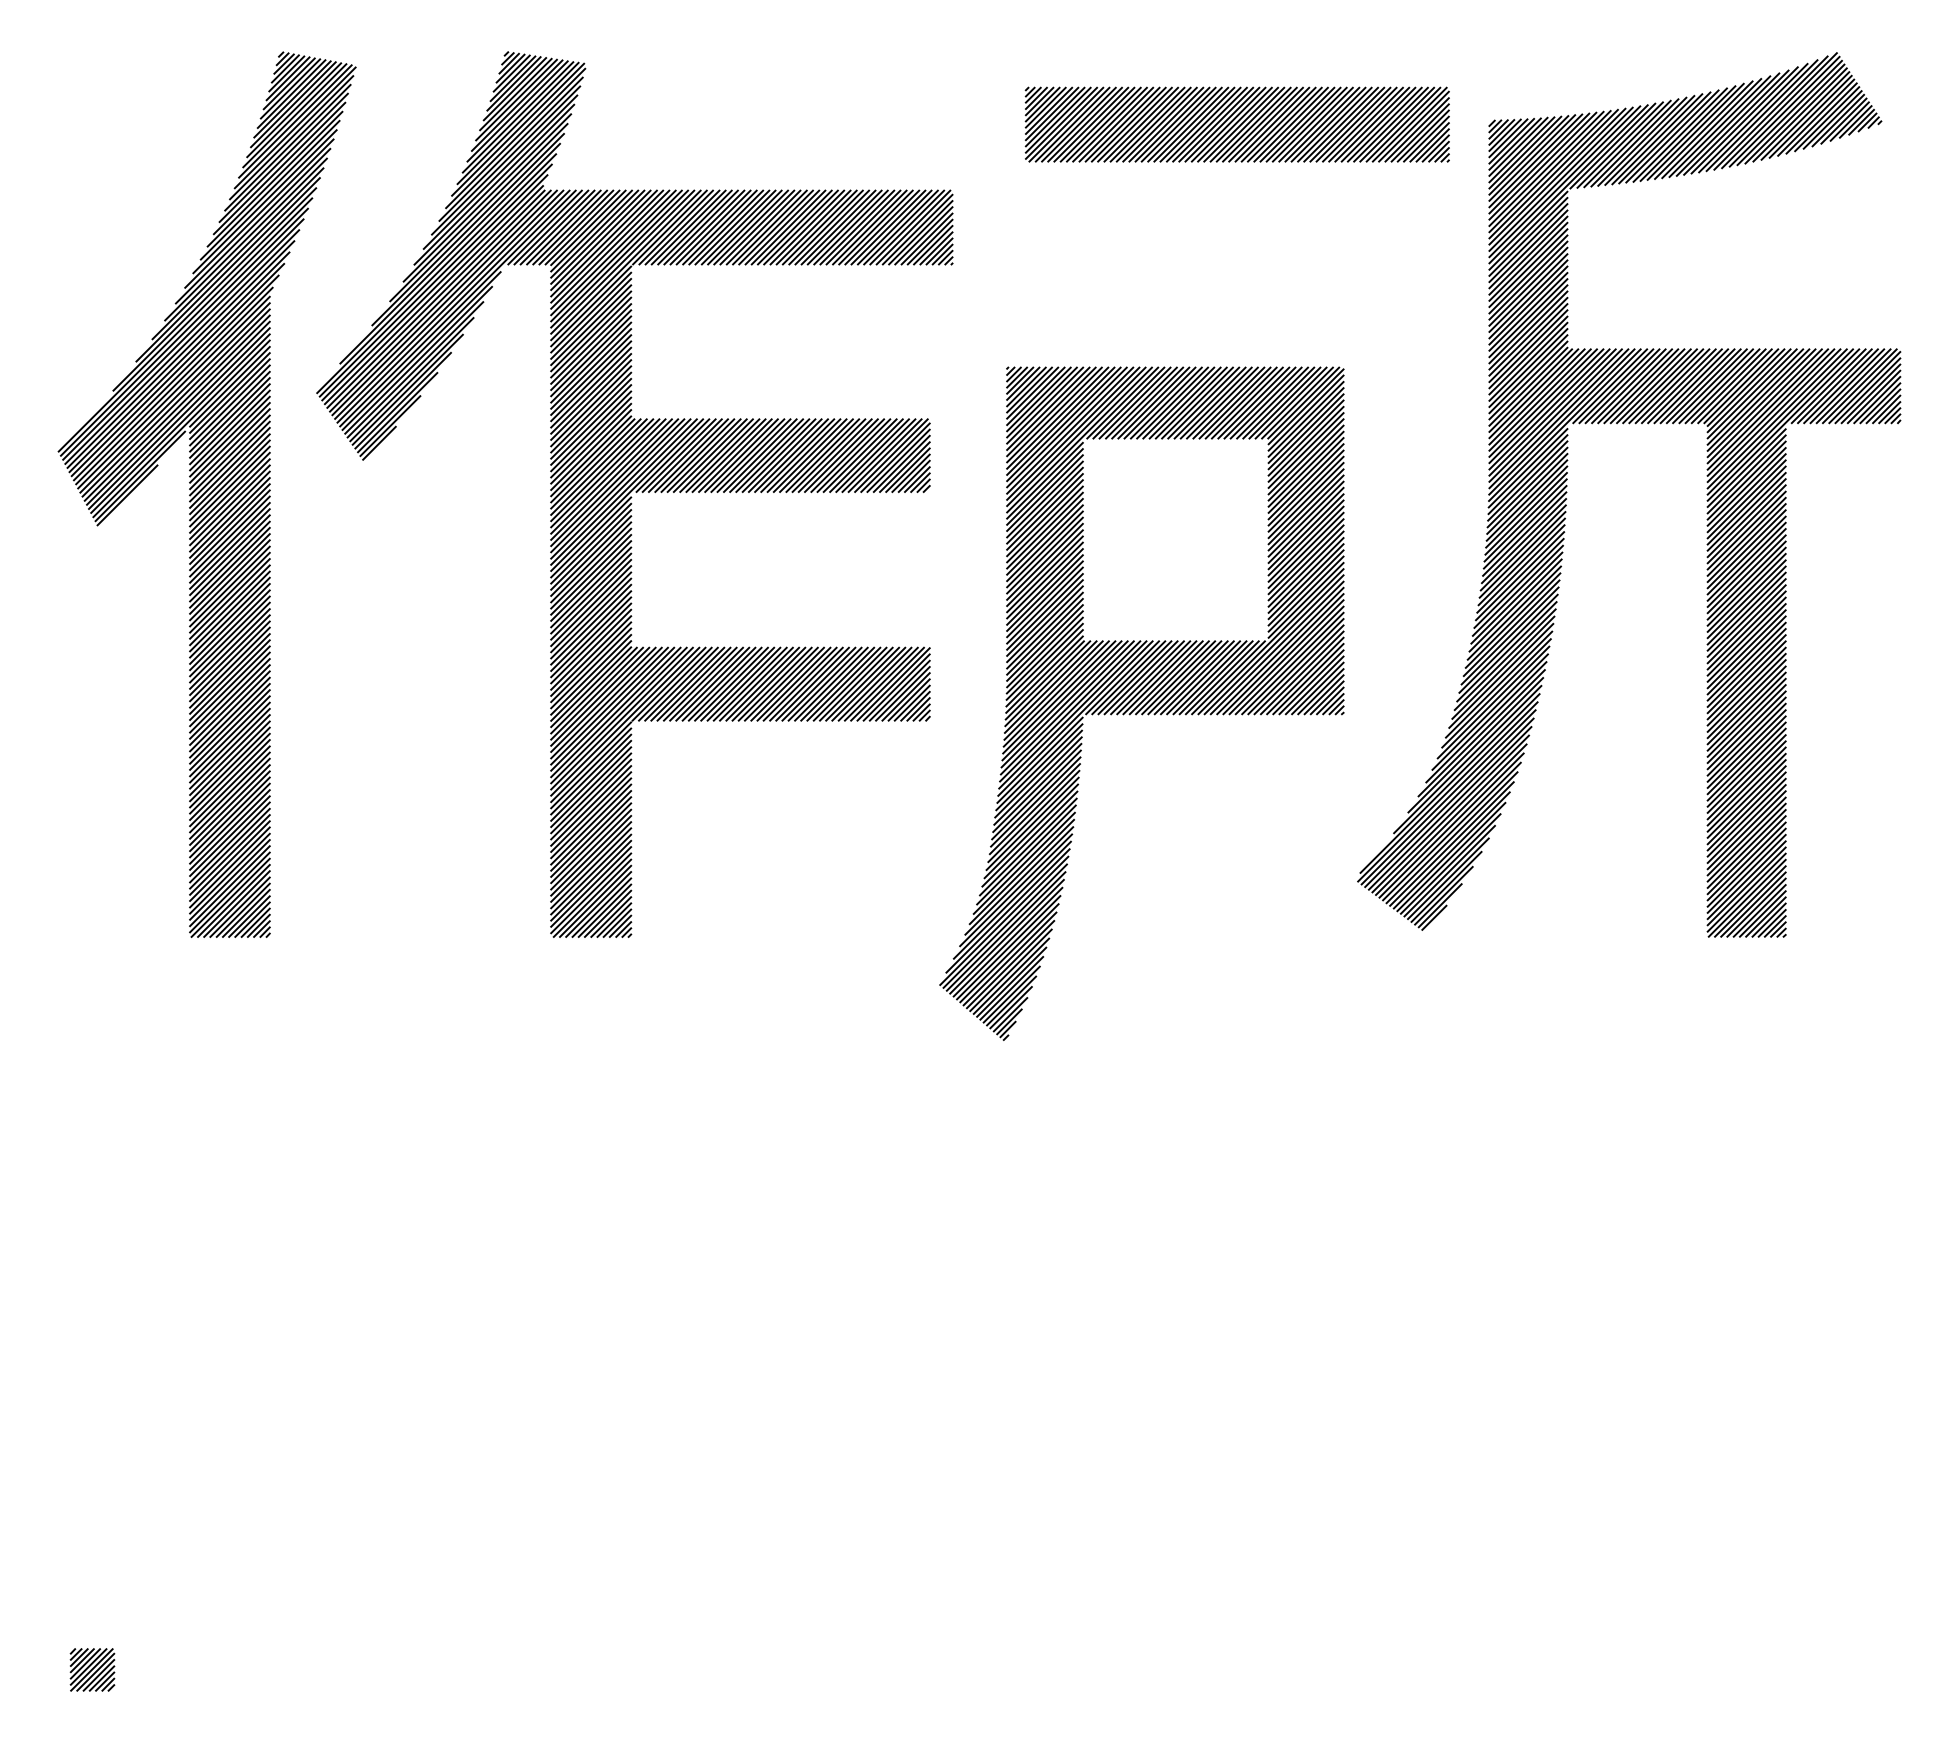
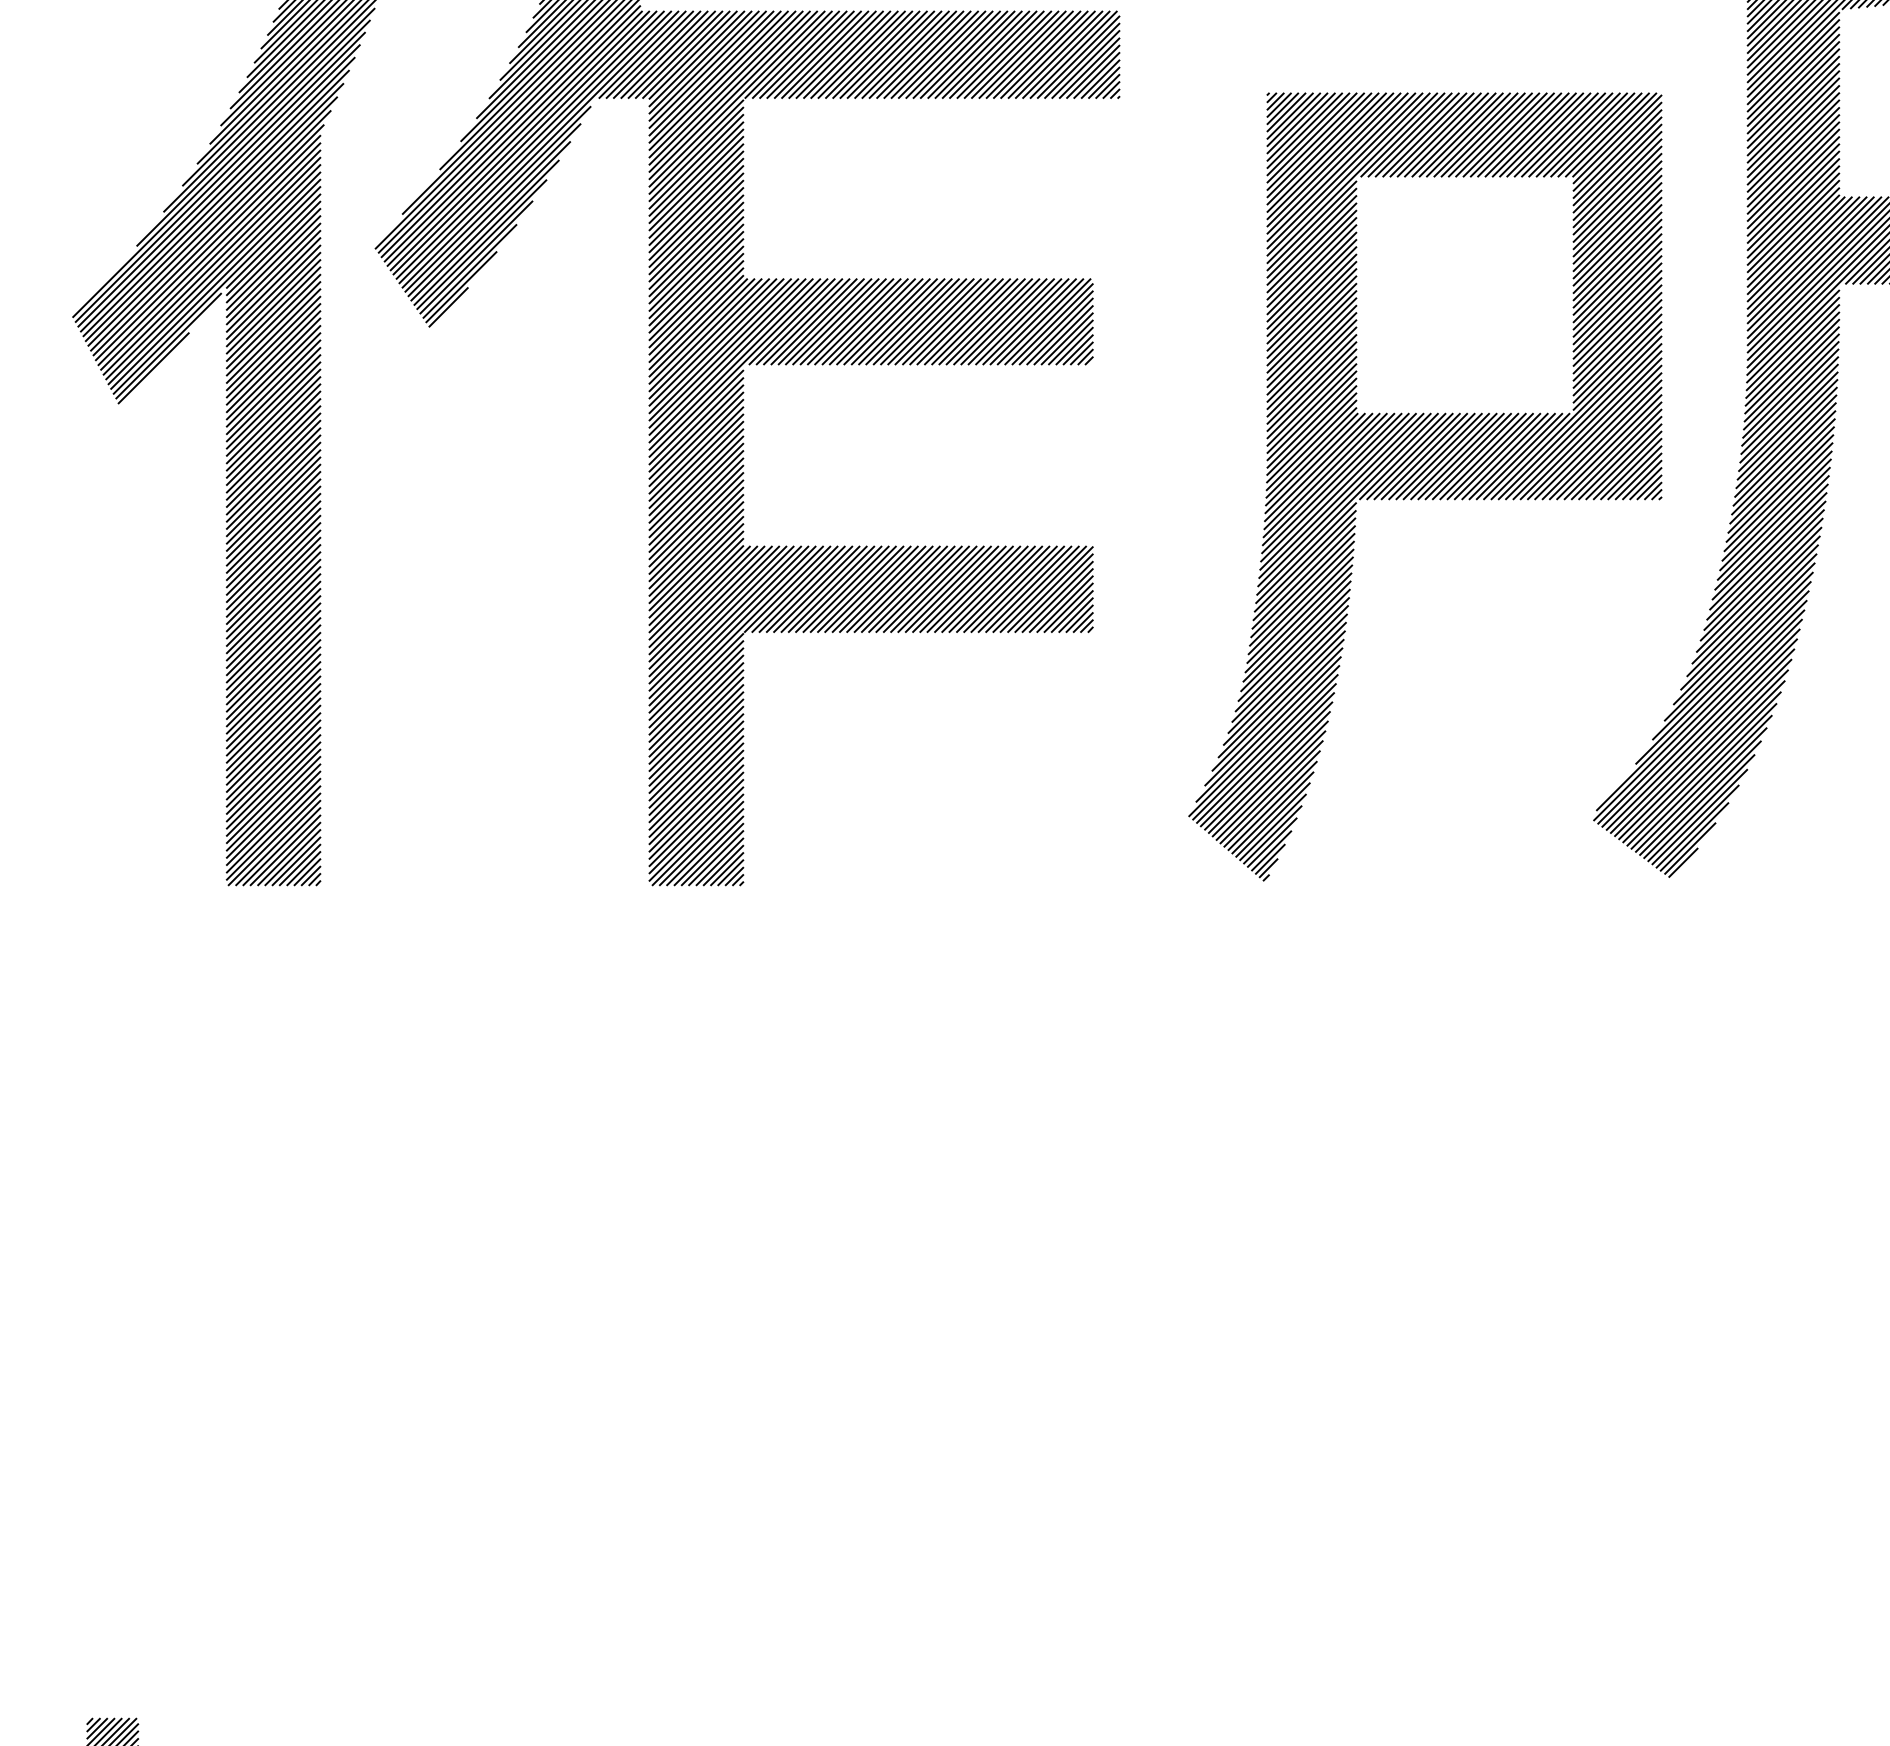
part: (1141, 703) -> (1424, 486), moved

